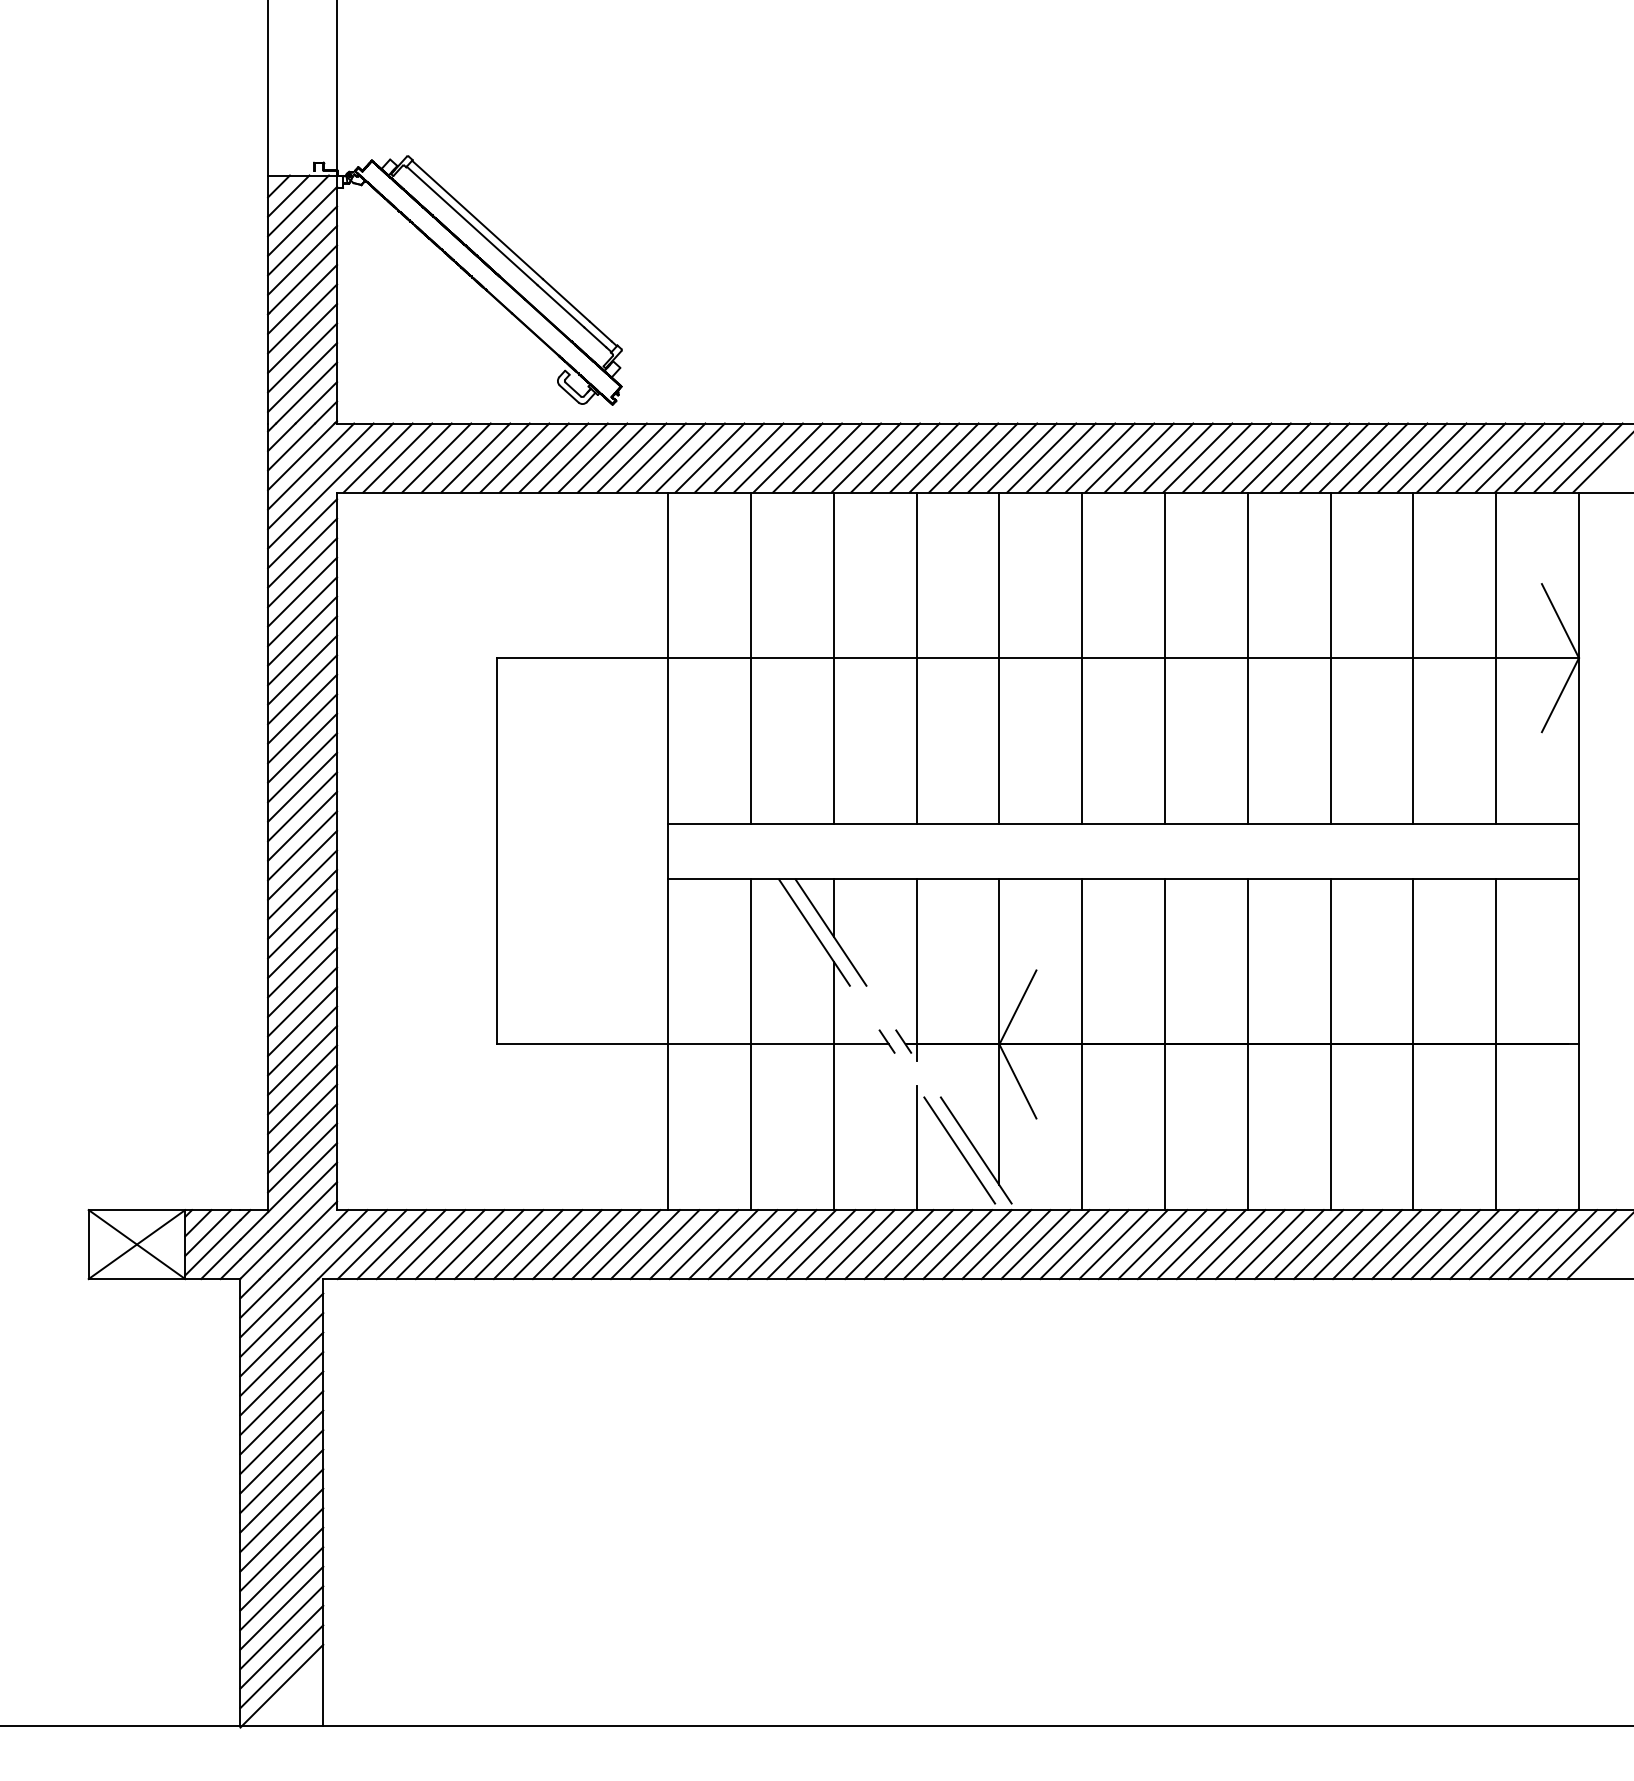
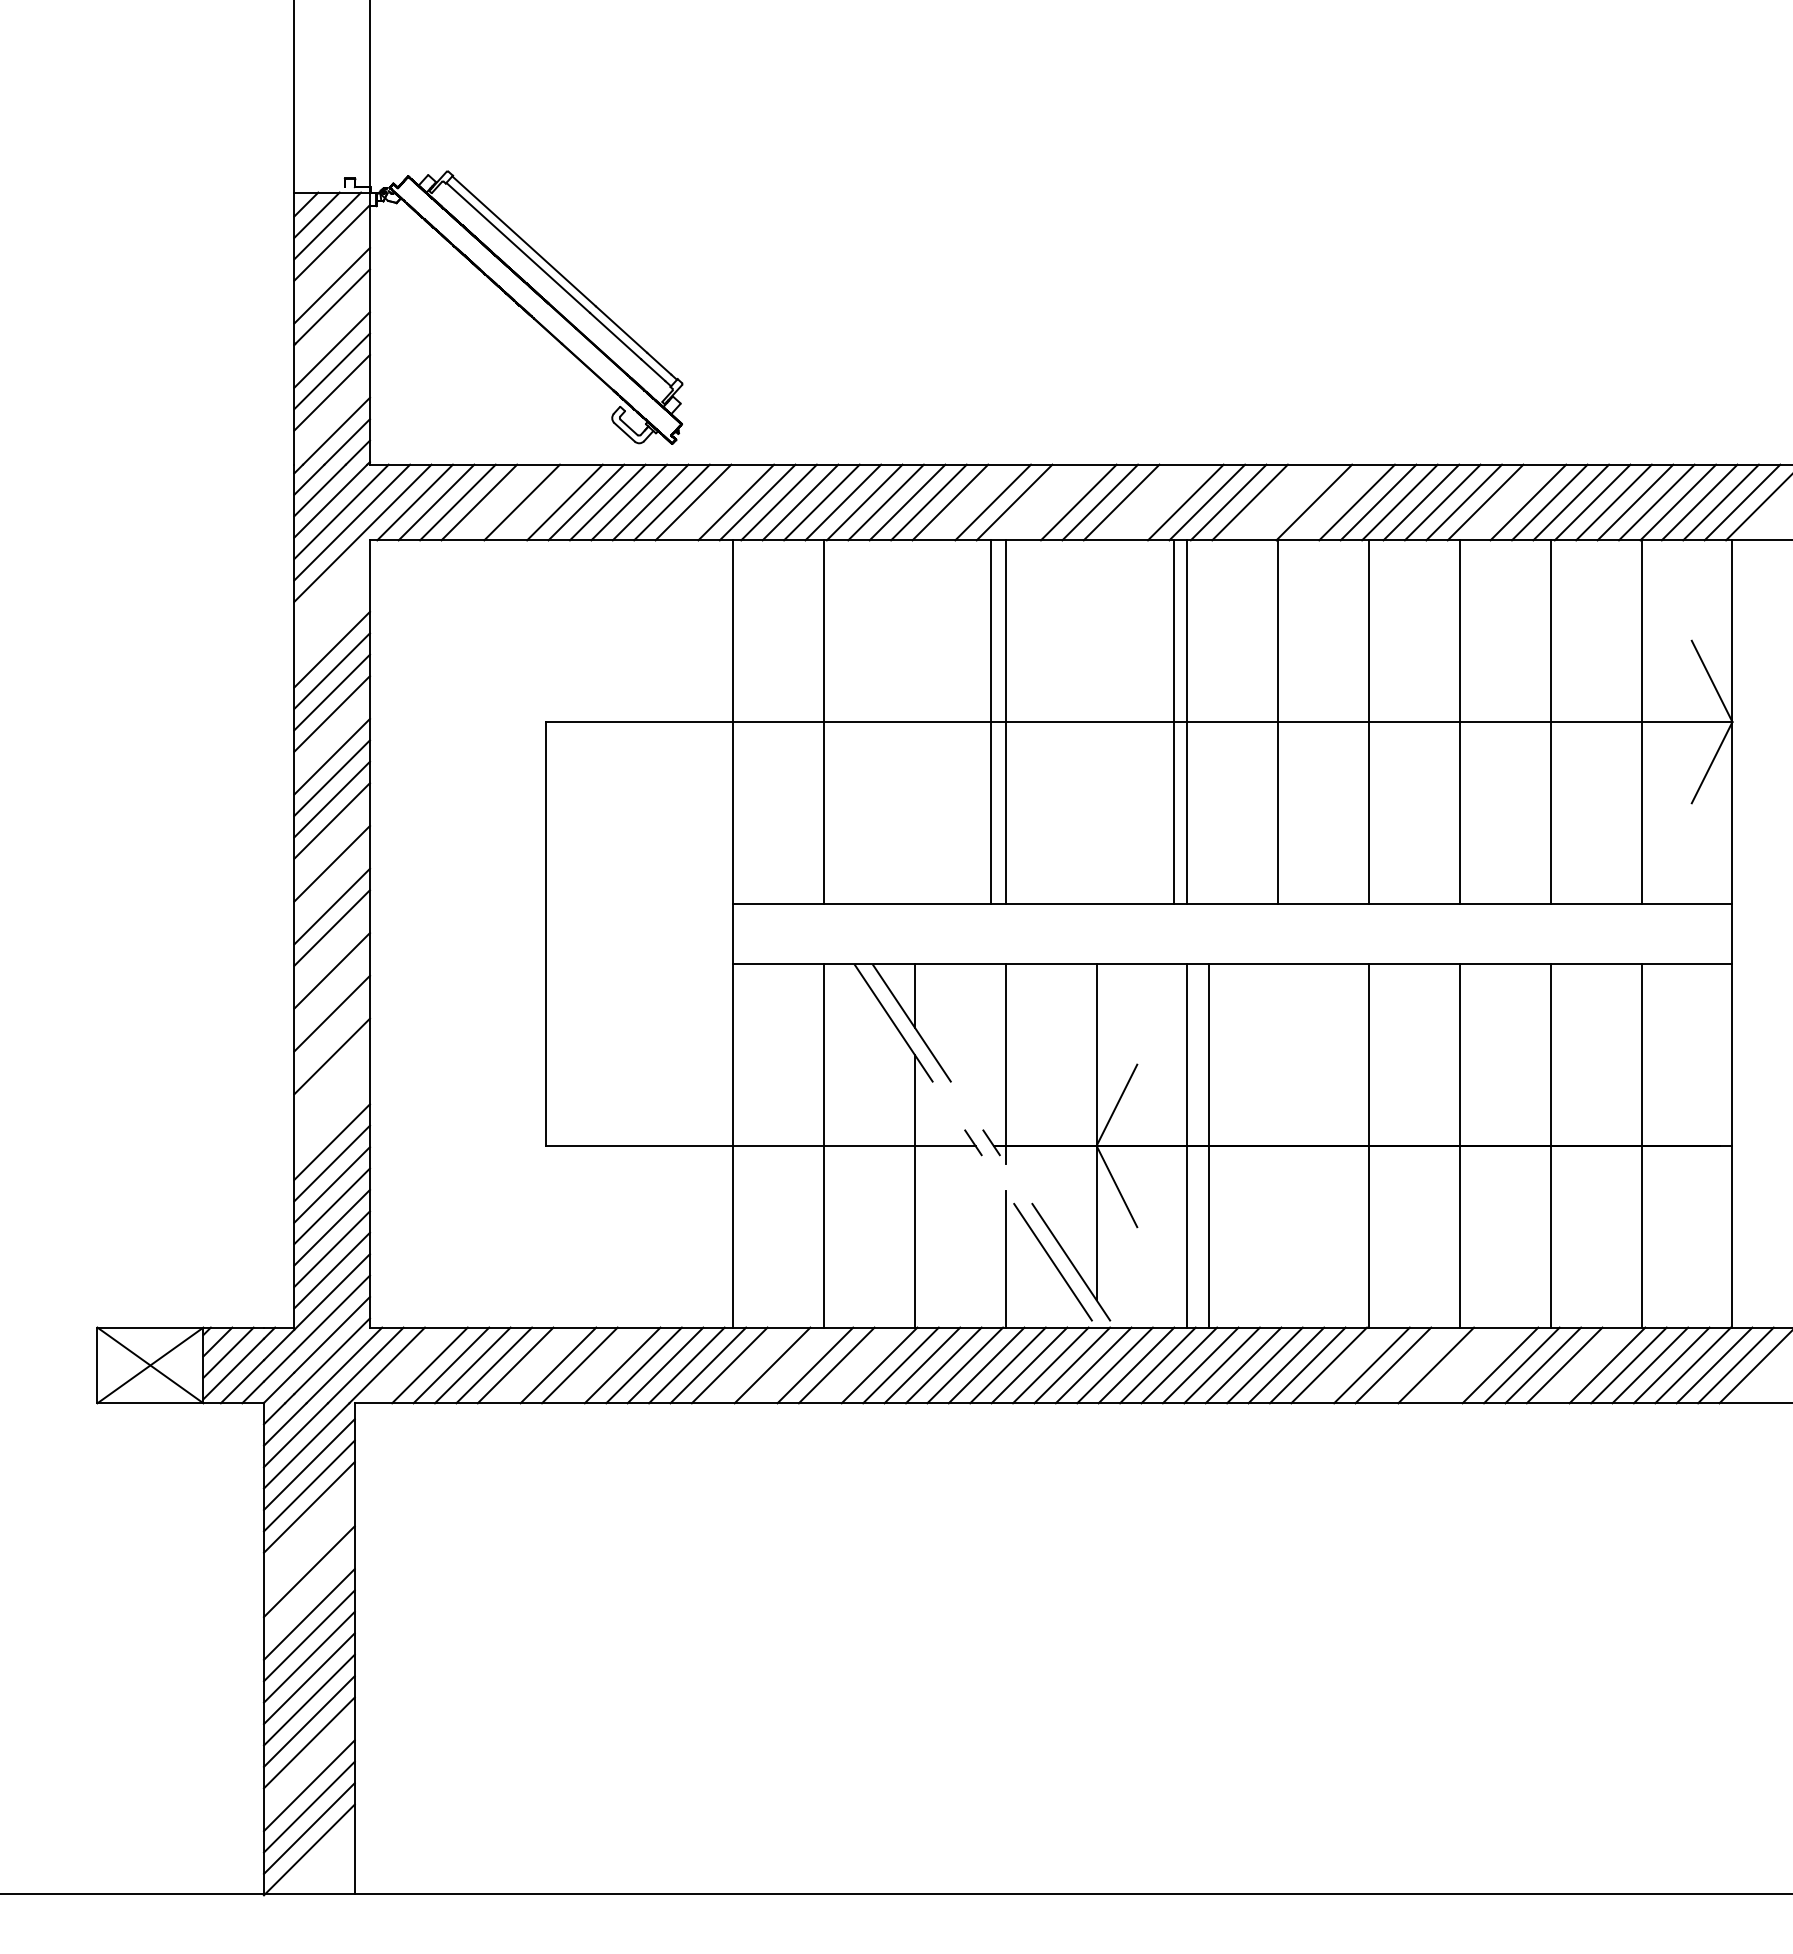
line: (302, 241) -> (331, 264), removed
line: (302, 299) -> (331, 328), removed
line: (302, 377) -> (331, 414), removed
line: (456, 457) -> (500, 502), removed
line: (495, 457) -> (543, 502), removed
line: (651, 457) -> (714, 502), removed
line: (885, 457) -> (971, 502), removed
line: (943, 457) -> (1035, 502), removed
line: (963, 457) -> (1057, 502), removed
line: (1041, 457) -> (1142, 502), removed
line: (1061, 457) -> (1164, 502), removed
line: (1158, 457) -> (1271, 502), removed
line: (1177, 457) -> (1292, 502), removed
line: (1217, 457) -> (1335, 502), removed
line: (1373, 457) -> (1506, 502), removed
line: (302, 533) -> (331, 585), removed
line: (302, 552) -> (331, 606), removed
line: (302, 572) -> (331, 628), removed
line: (833, 657) -> (990, 721), moved
line: (999, 657) -> (1173, 721), moved
line: (302, 670) -> (331, 735), removed
line: (302, 767) -> (331, 842), removed
line: (302, 807) -> (331, 885), removed
line: (302, 865) -> (331, 949), removed
line: (302, 904) -> (331, 992), removed
line: (302, 942) -> (331, 1034), removed
line: (302, 982) -> (331, 1077), removed
line: (302, 1002) -> (331, 1099), removed
line: (302, 1021) -> (331, 1120), removed
line: (1165, 1044) -> (1209, 1145), moved
line: (372, 1244) -> (408, 1365), removed
line: (488, 1244) -> (536, 1365), removed
line: (548, 1244) -> (601, 1365), removed
line: (683, 1244) -> (750, 1365), removed
line: (723, 1244) -> (793, 1365), removed
line: (782, 1244) -> (858, 1365), removed
line: (1230, 1244) -> (1350, 1365), removed
line: (1289, 1244) -> (1414, 1365), removed
line: (1328, 1244) -> (1457, 1365), removed
line: (1347, 1244) -> (1478, 1365), removed
line: (1445, 1244) -> (1585, 1365), removed
line: (281, 1393) -> (308, 1528), removed
line: (281, 1412) -> (308, 1549), removed
line: (281, 1451) -> (308, 1592), removed
line: (281, 1607) -> (308, 1763), removed

